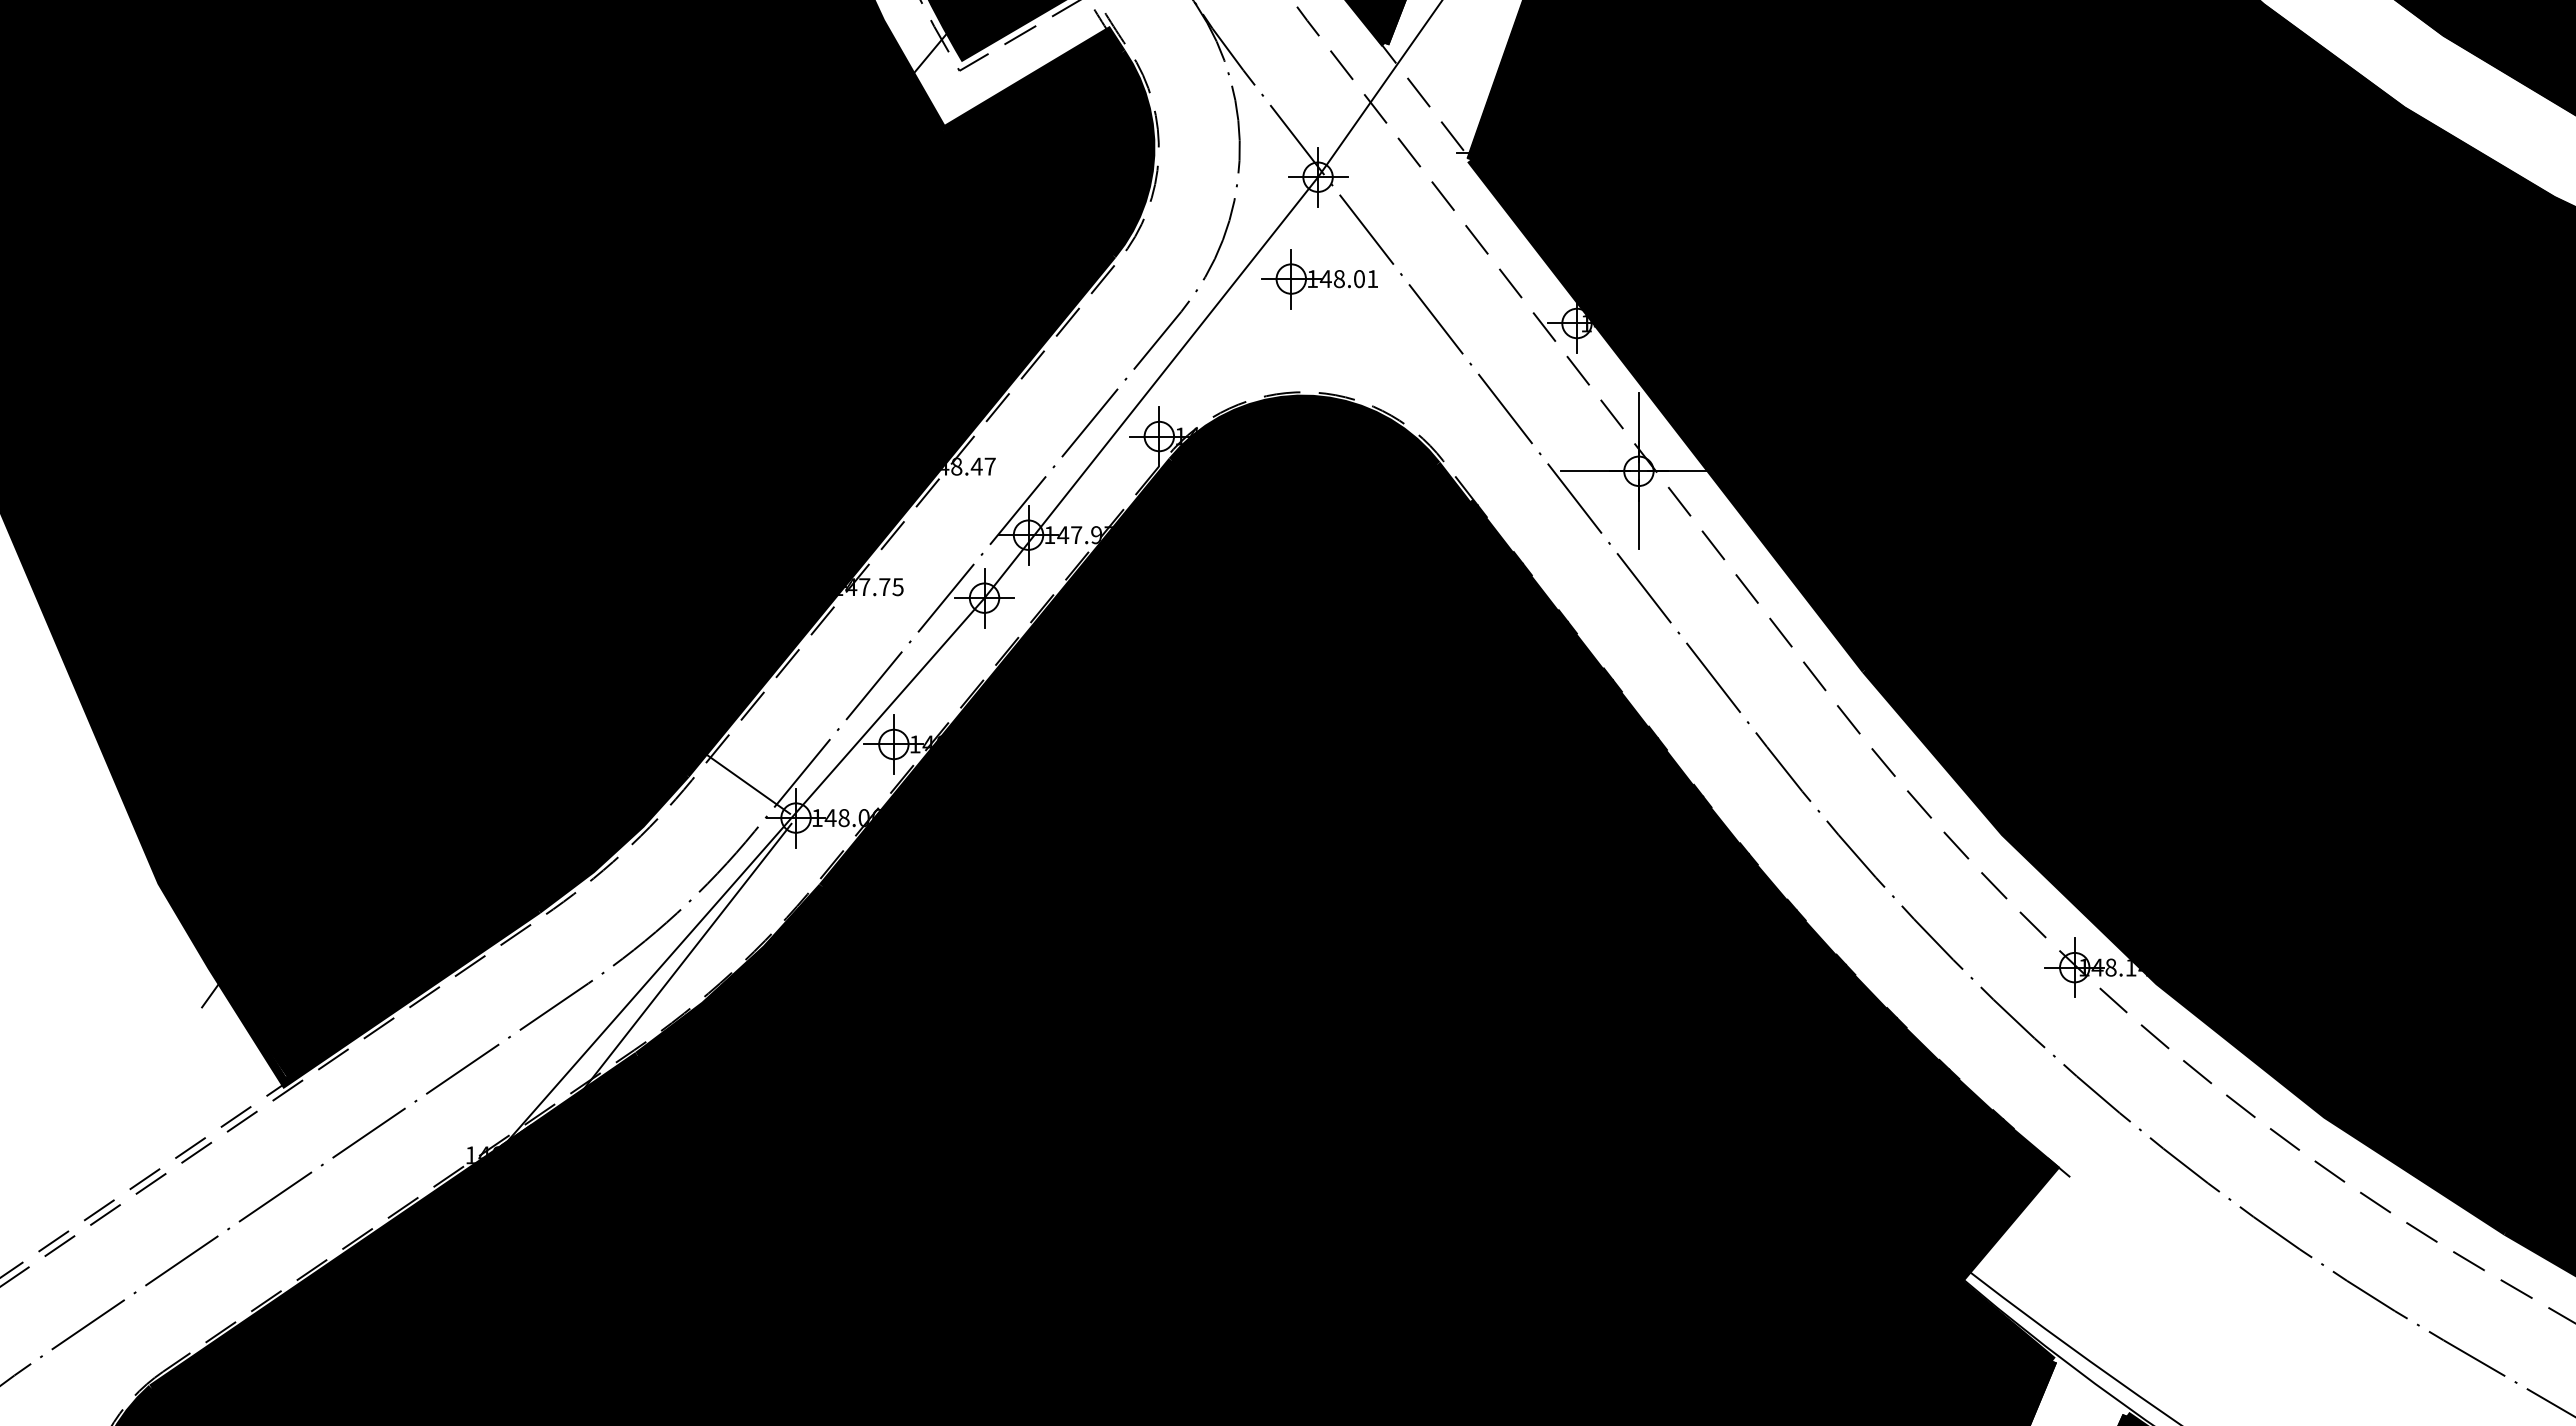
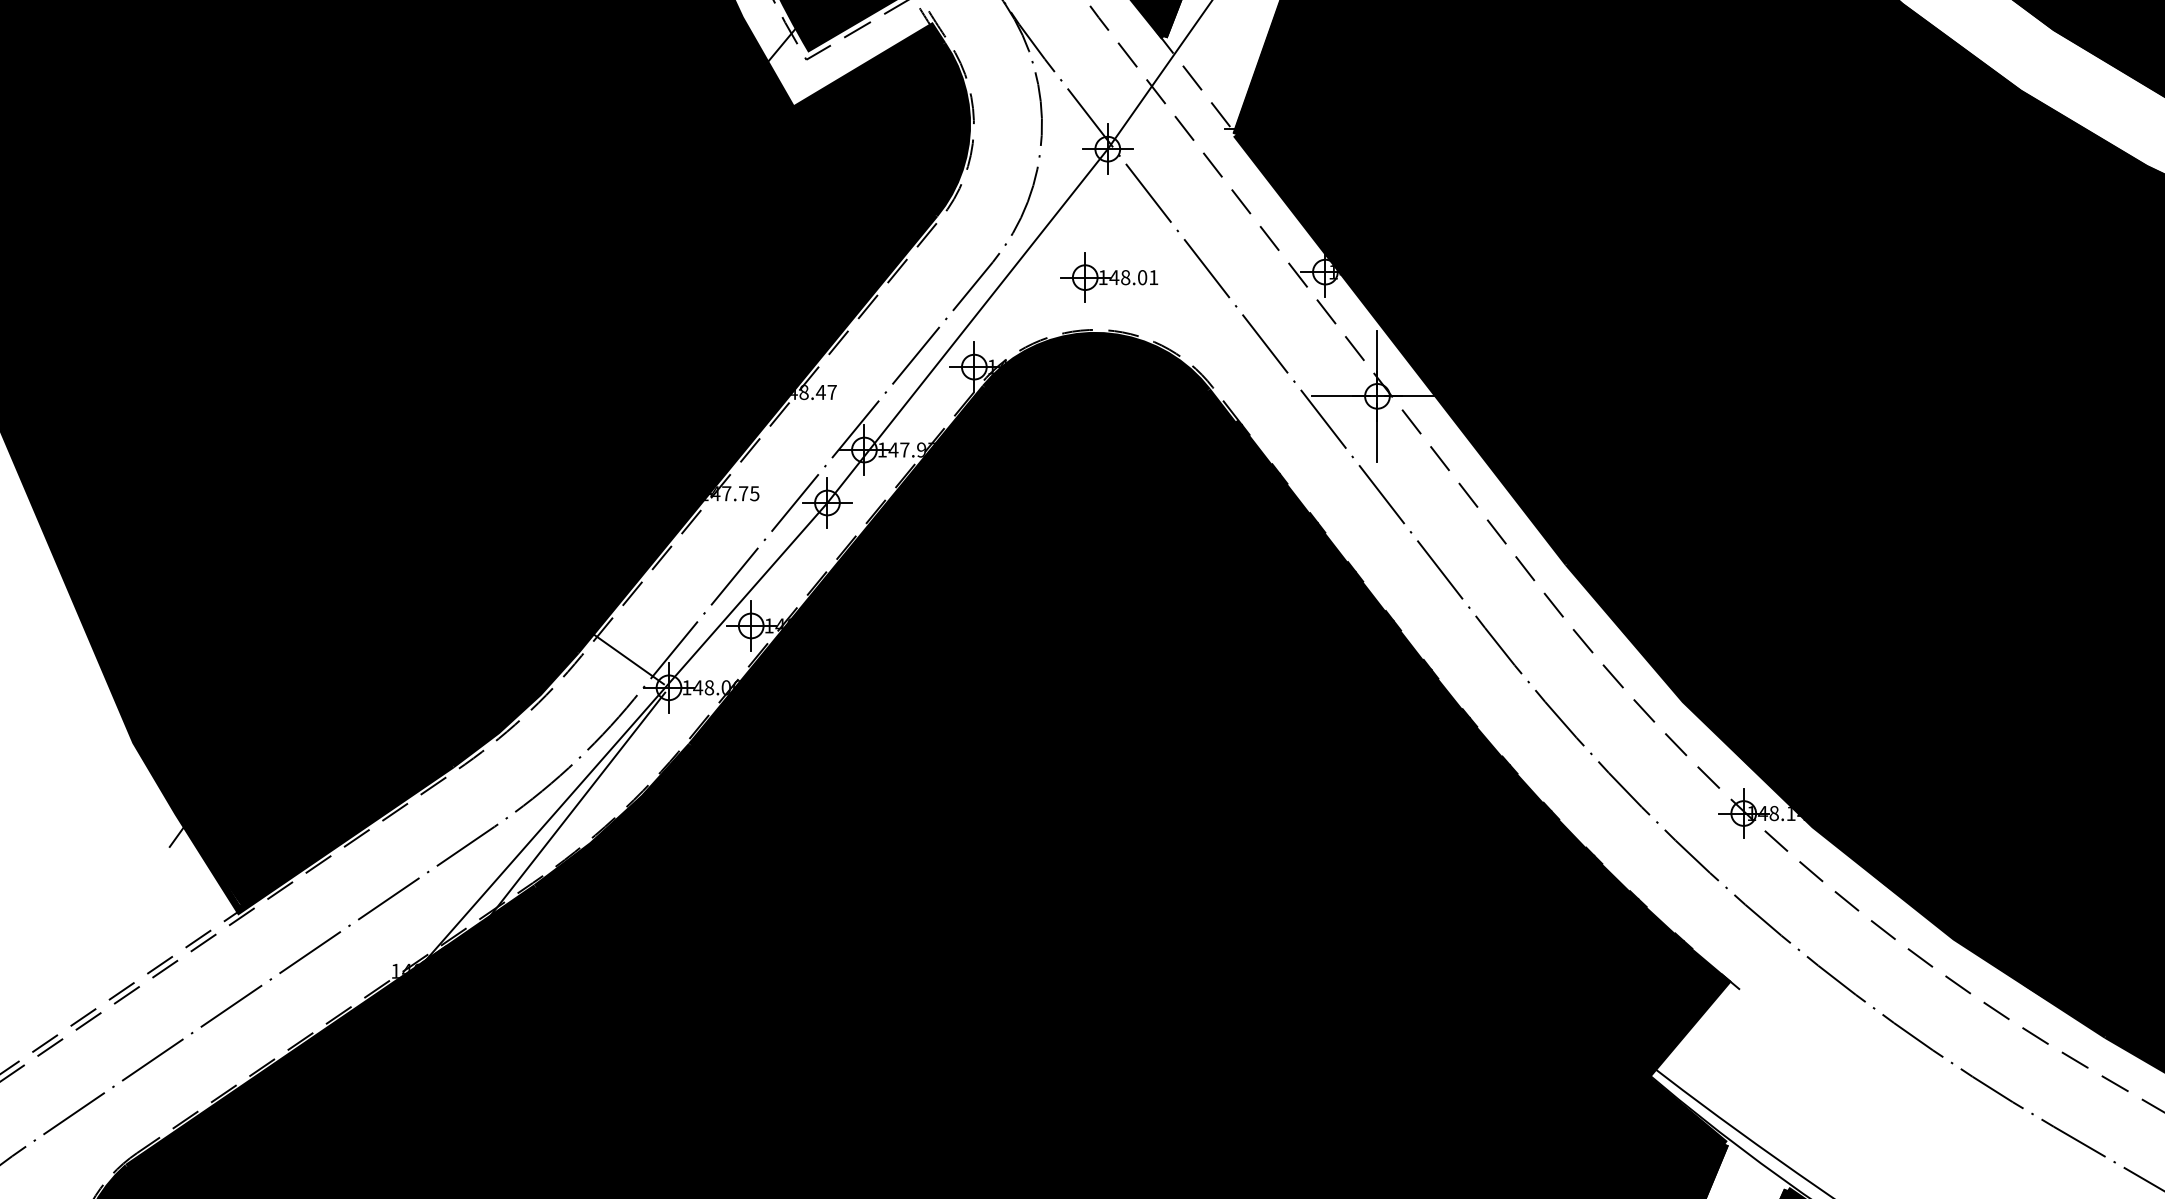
part: (1319, 279) -> (1108, 278), moved

